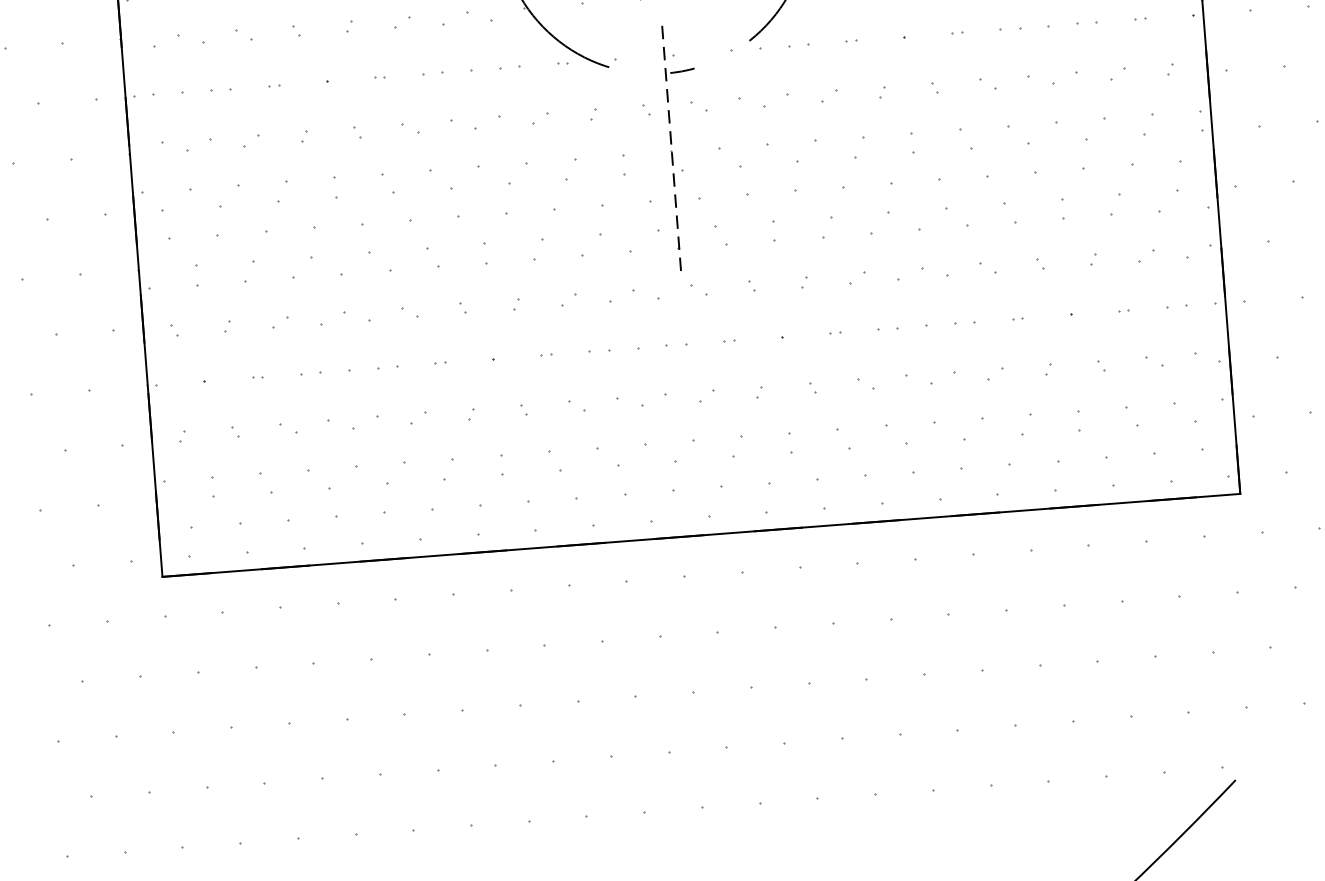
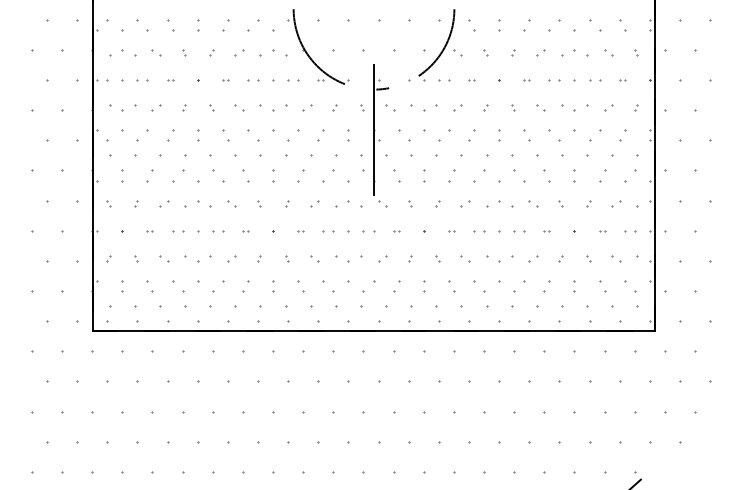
line: (672, 149) -> (374, 129), dashed -> solid

